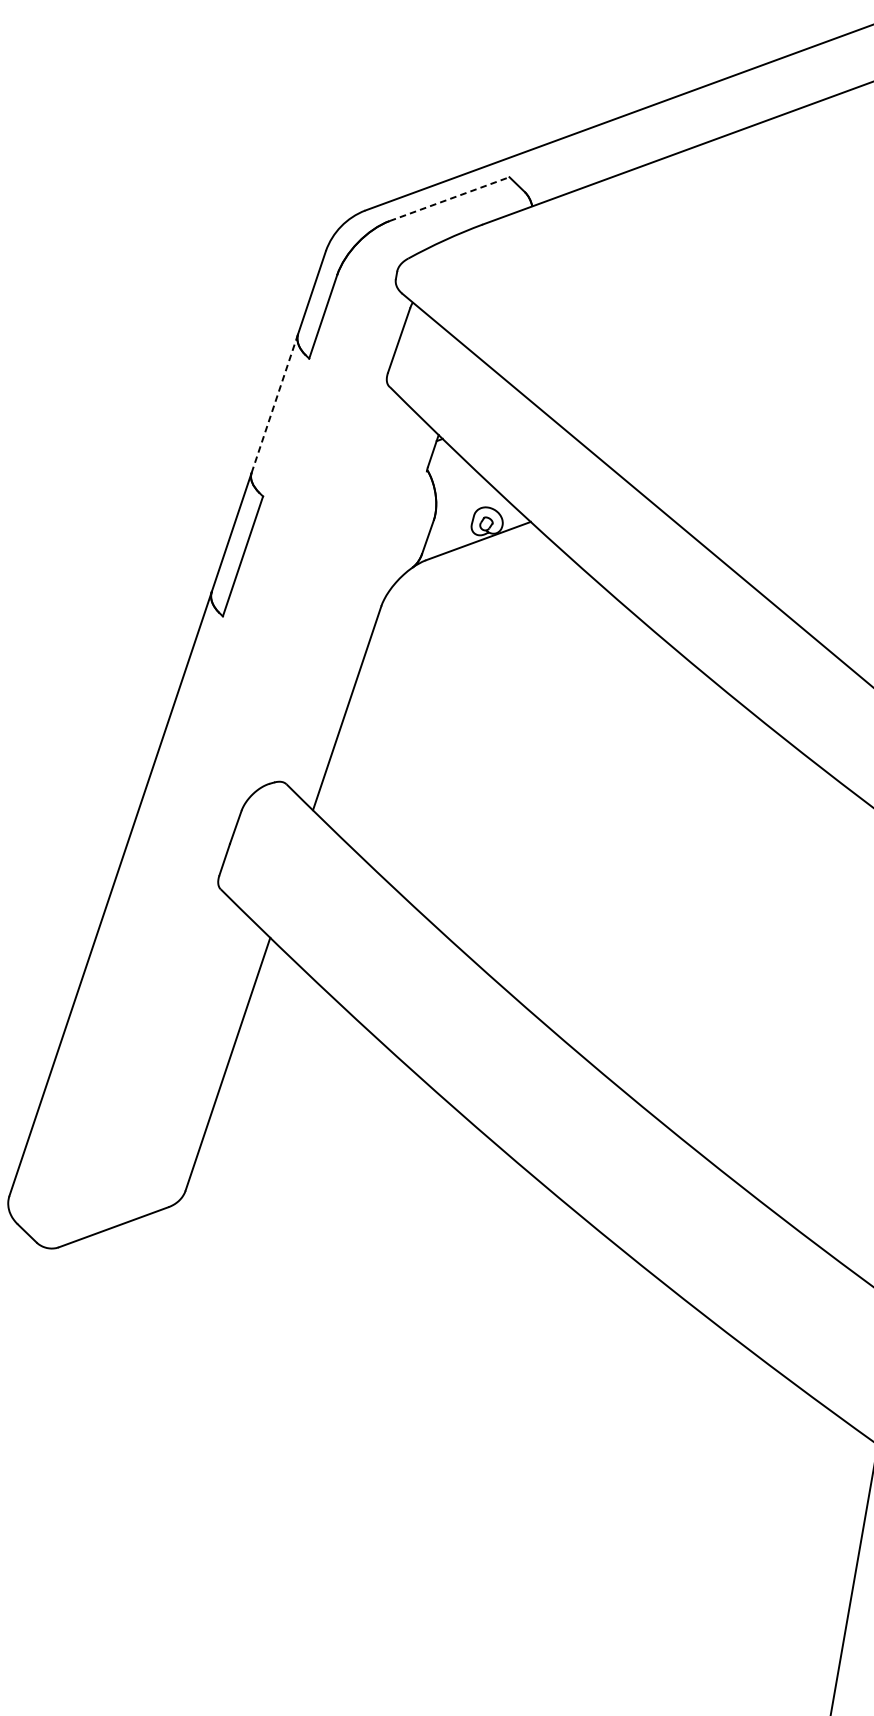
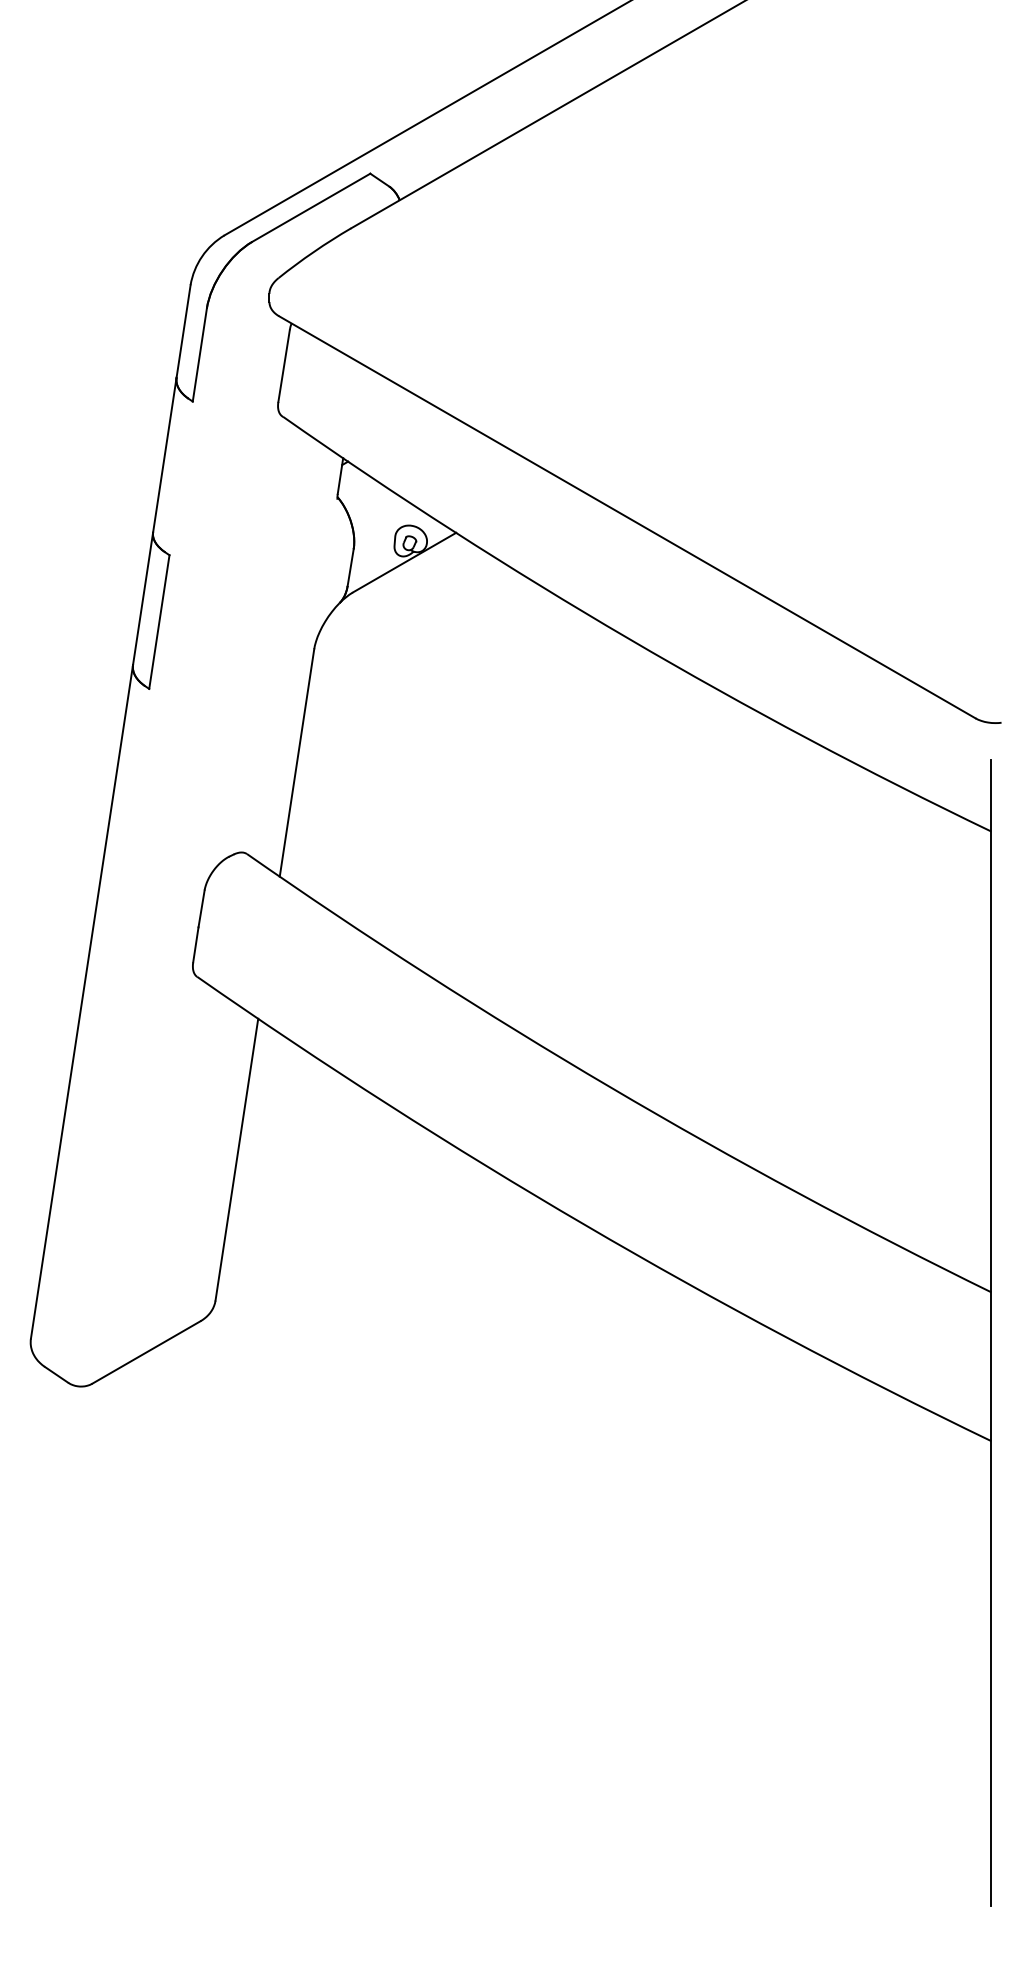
line: (449, 198) -> (311, 207), dashed -> solid
line: (274, 402) -> (164, 454), dashed -> solid

